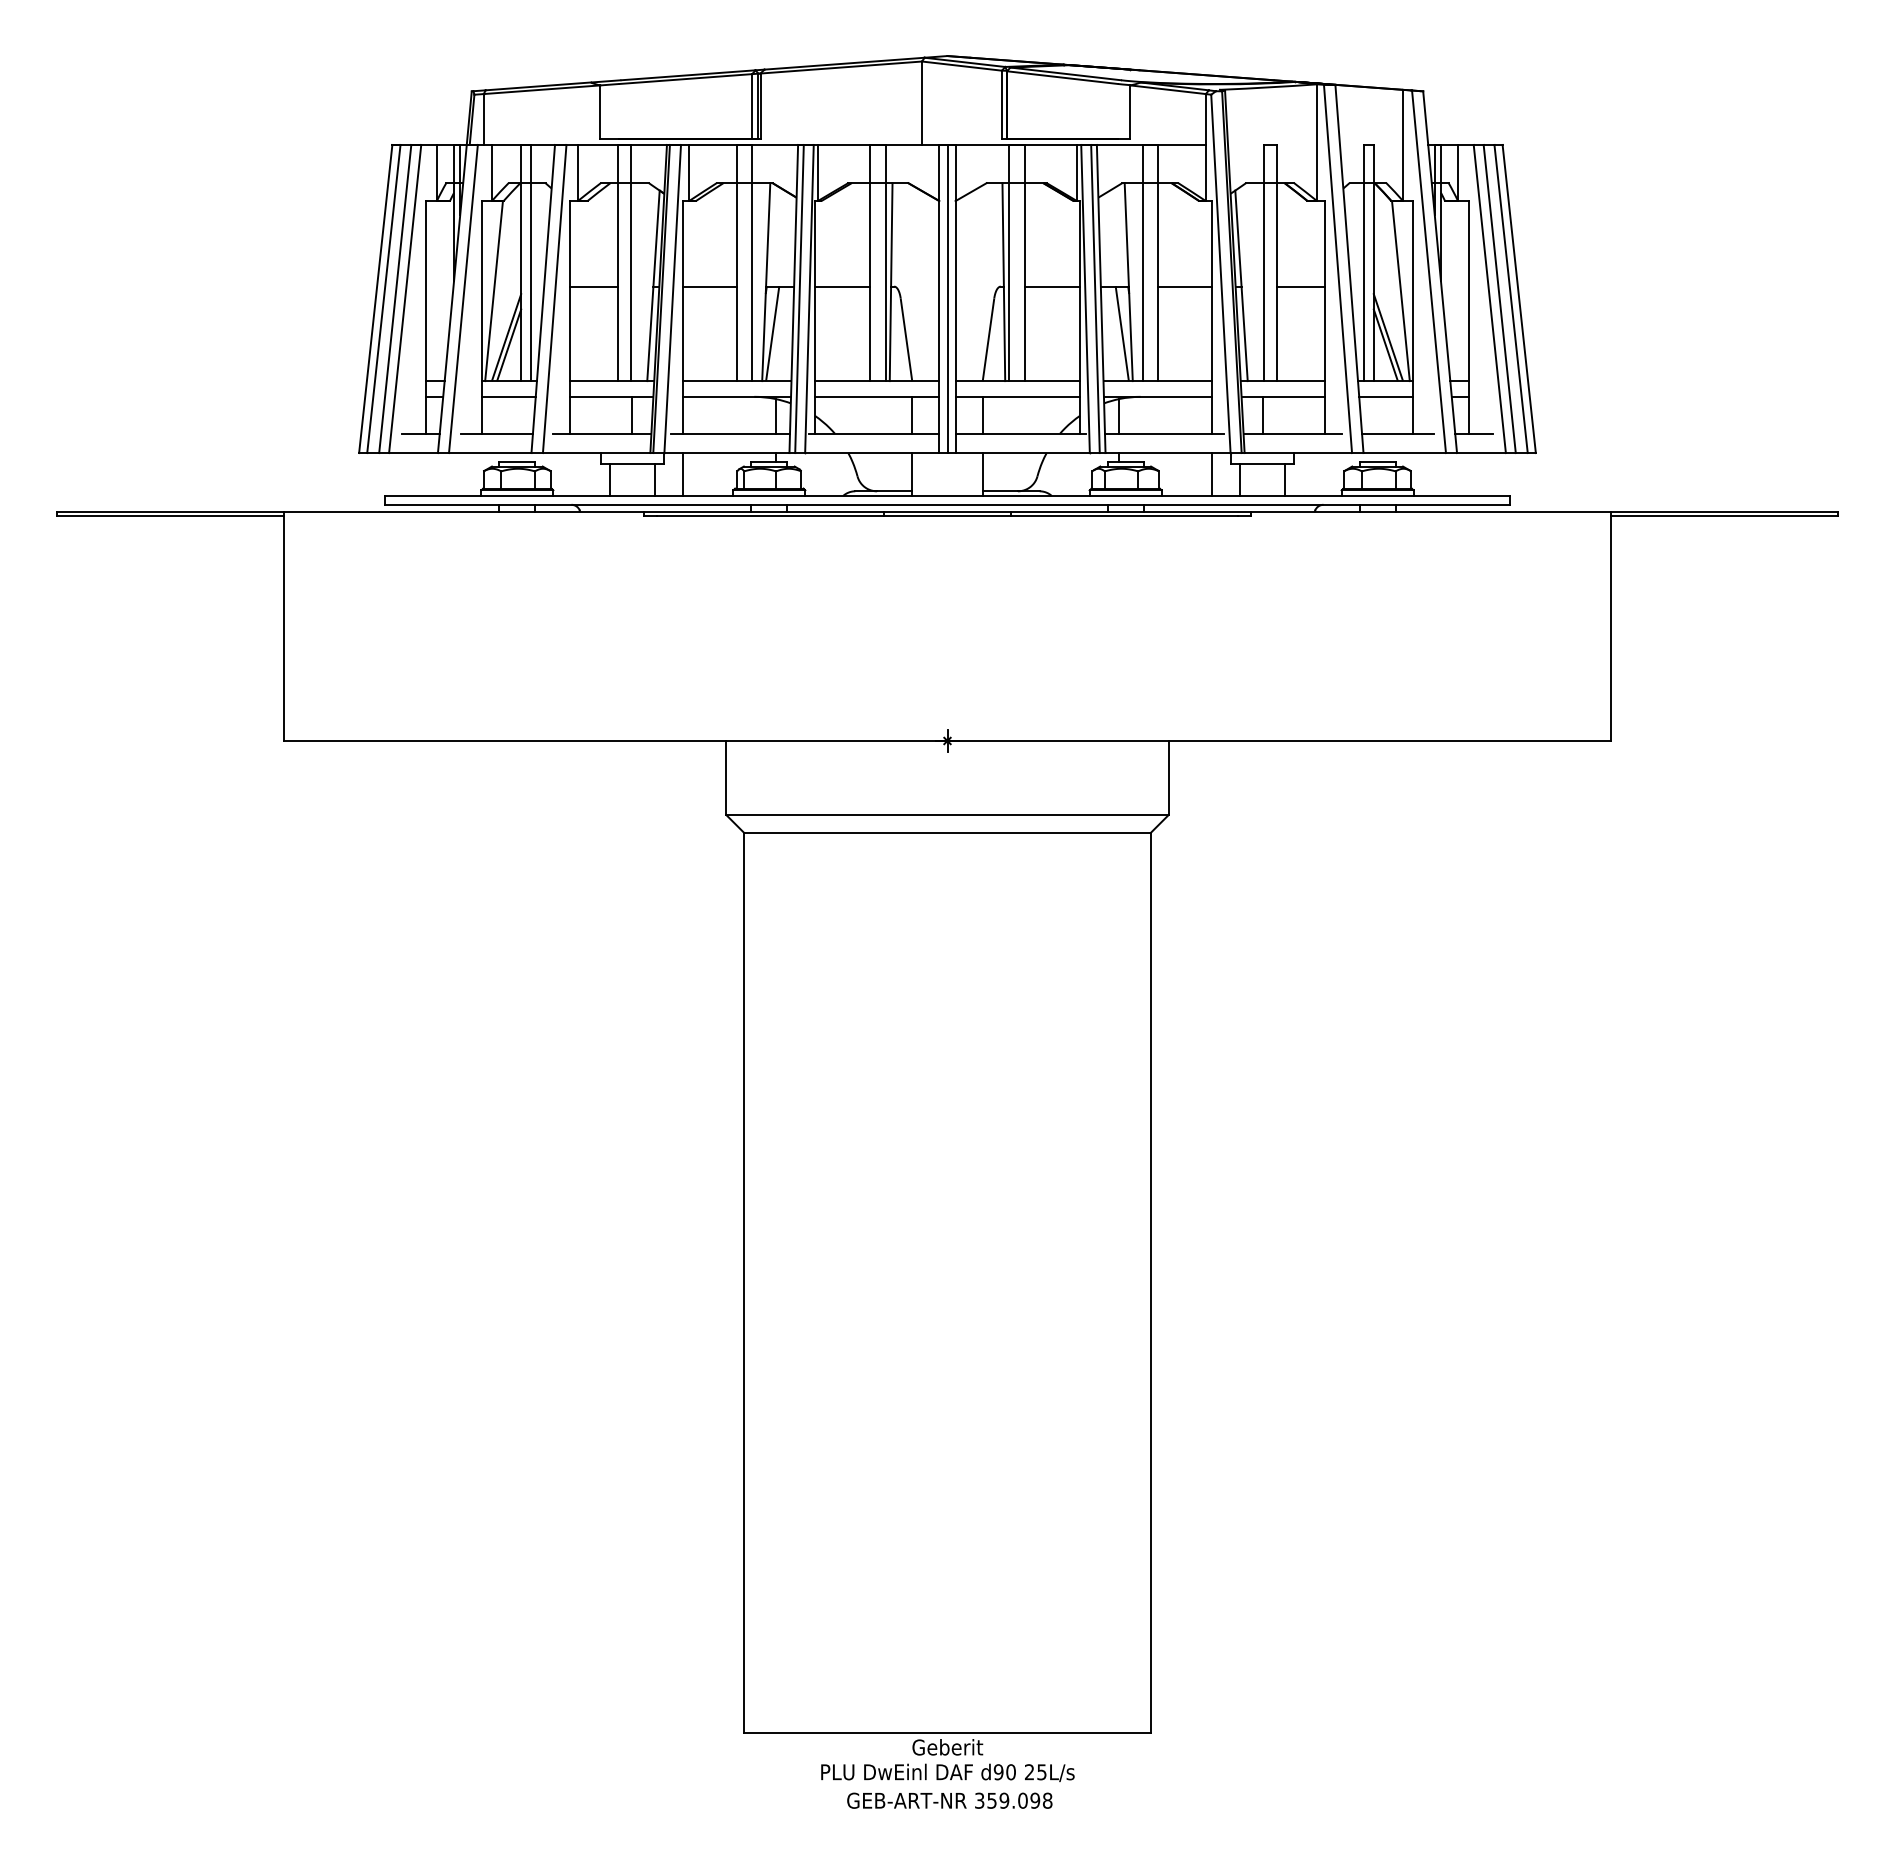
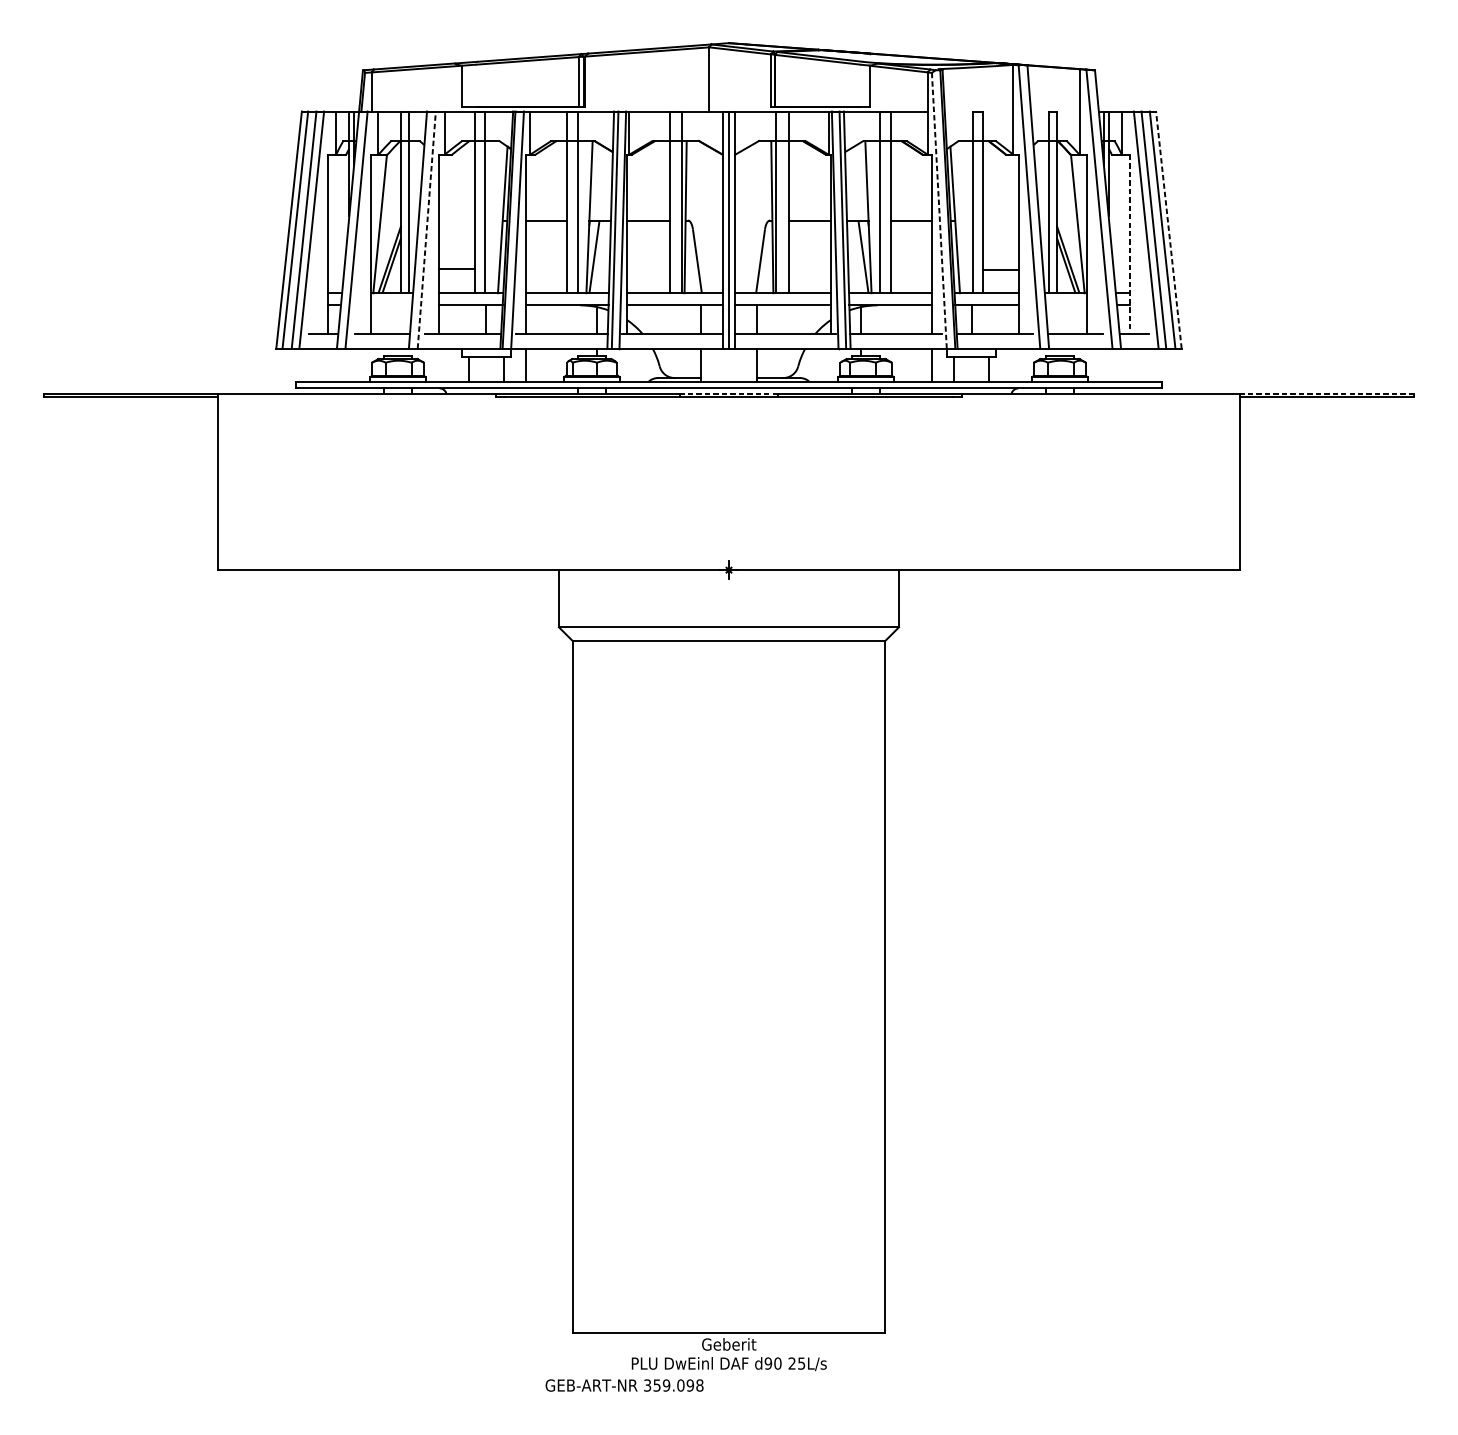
line: (1220, 273) -> (939, 210), solid -> dashed
line: (593, 286) -> (456, 268), moved
line: (1301, 286) -> (1001, 269), moved
line: (554, 299) -> (426, 230), solid -> dashed
line: (1519, 299) -> (1169, 230), solid -> dashed
line: (1469, 317) -> (1130, 244), solid -> dashed
line: (508, 396) -> (391, 305), removed
line: (1385, 396) -> (1065, 305), removed
line: (947, 511) -> (729, 393), solid -> dashed
line: (1724, 511) -> (1326, 393), solid -> dashed
text: (949, 1800) -> (624, 1385), moved

